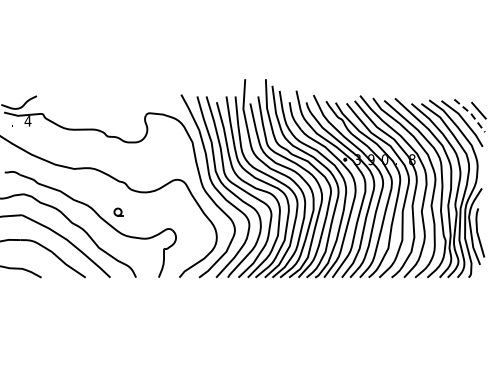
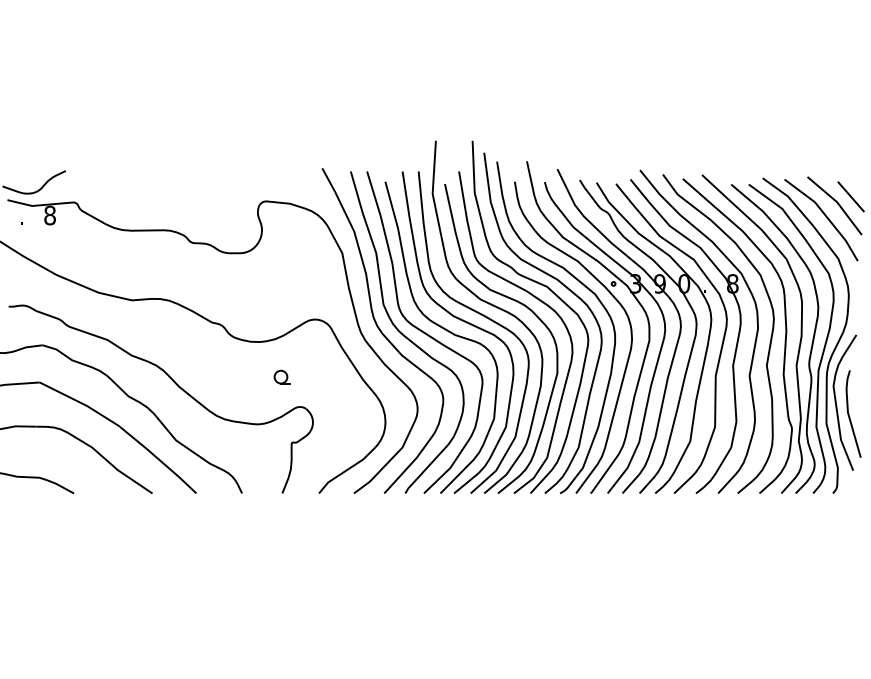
line: (471, 114) -> (837, 203), dashed -> solid
text: (27, 121) -> (49, 216), 4 -> 8
part: (118, 211) -> (281, 375), moved

